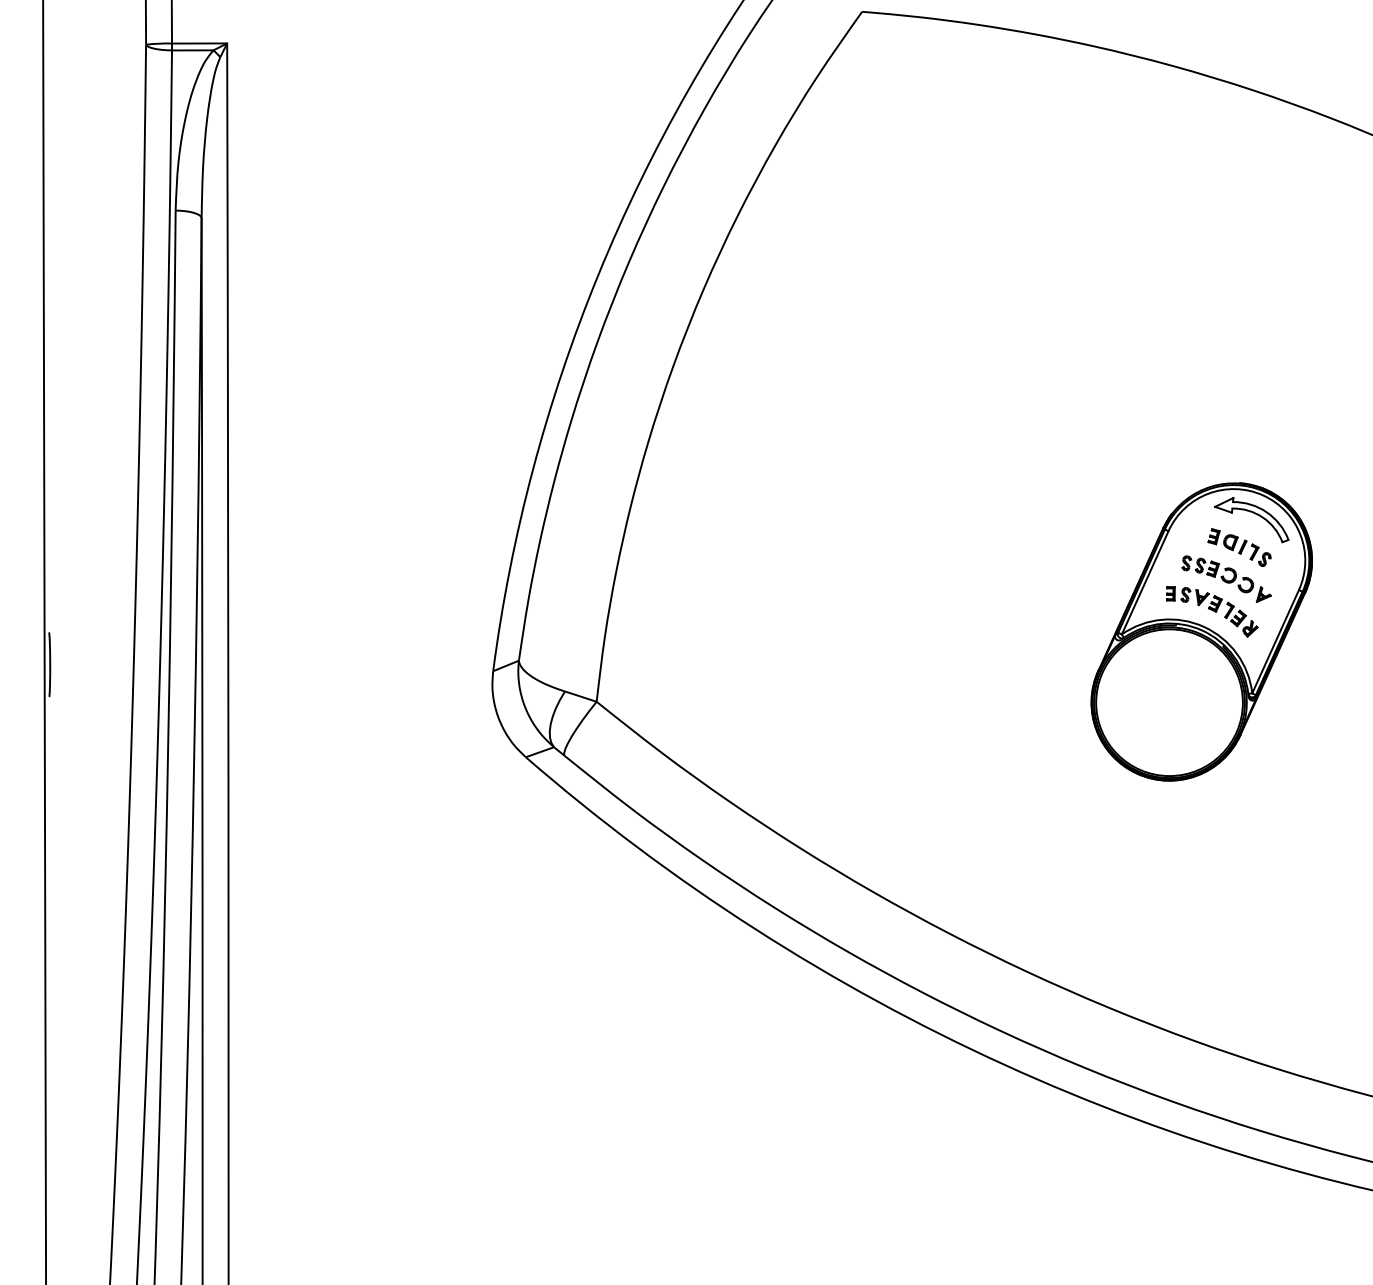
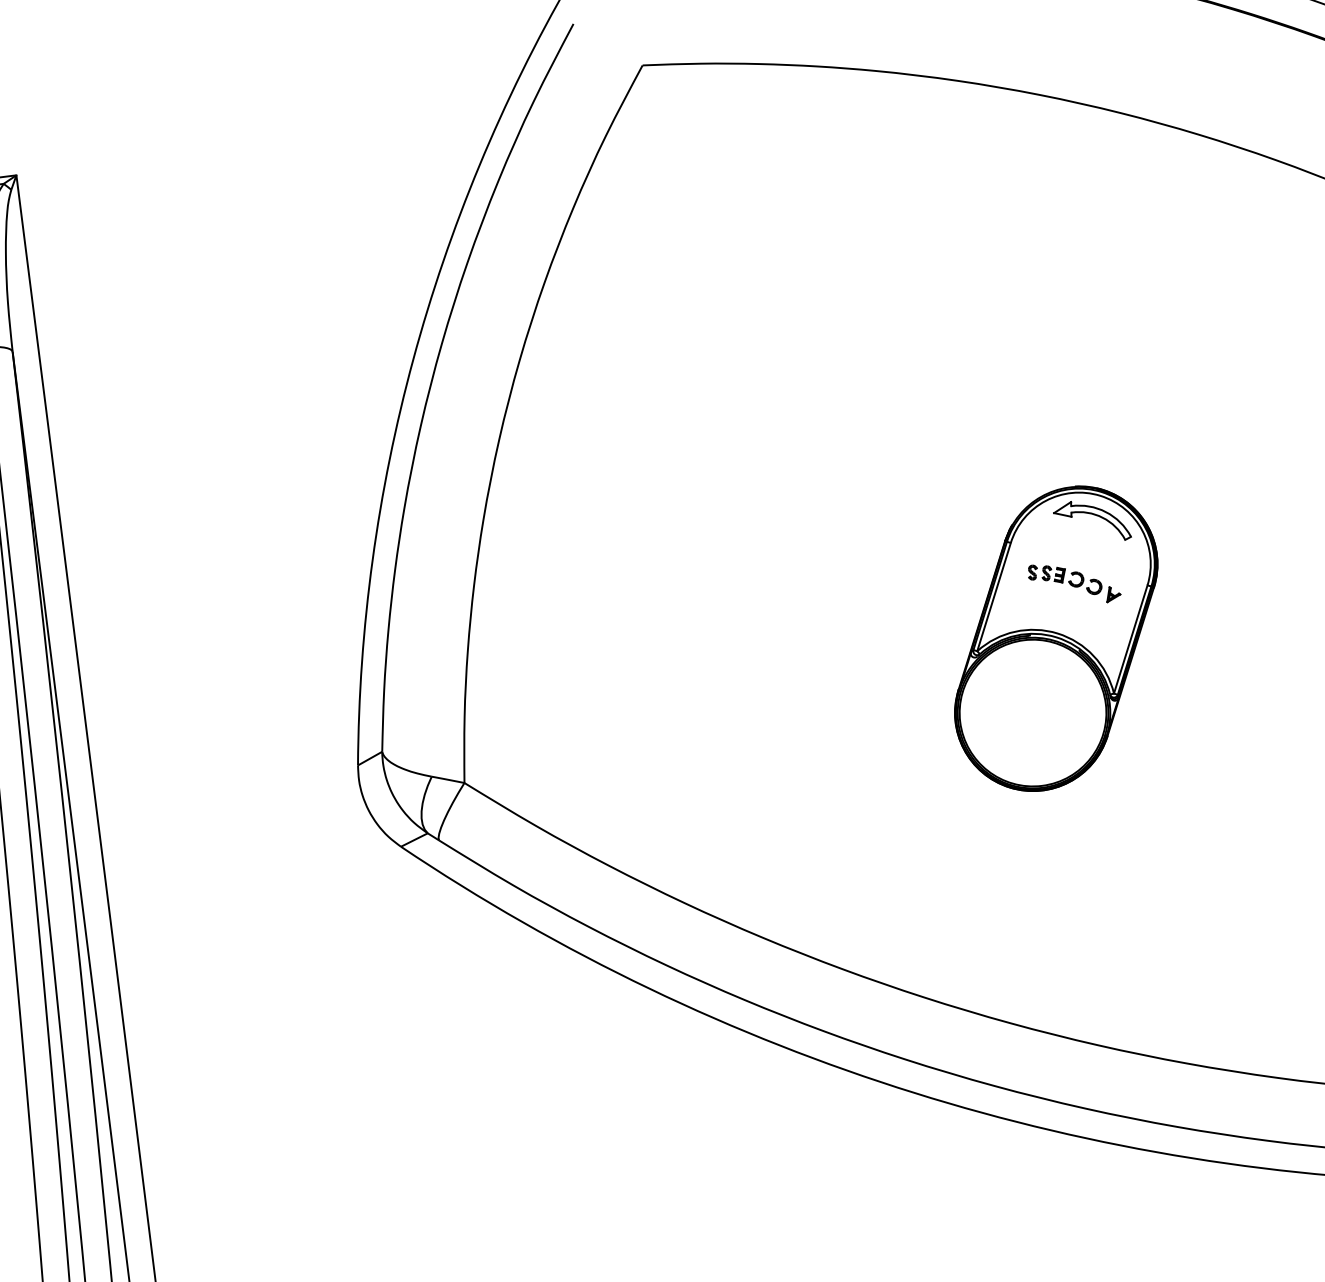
part: (1239, 547) -> (1083, 550), removed
part: (1212, 611) -> (1064, 617), removed

